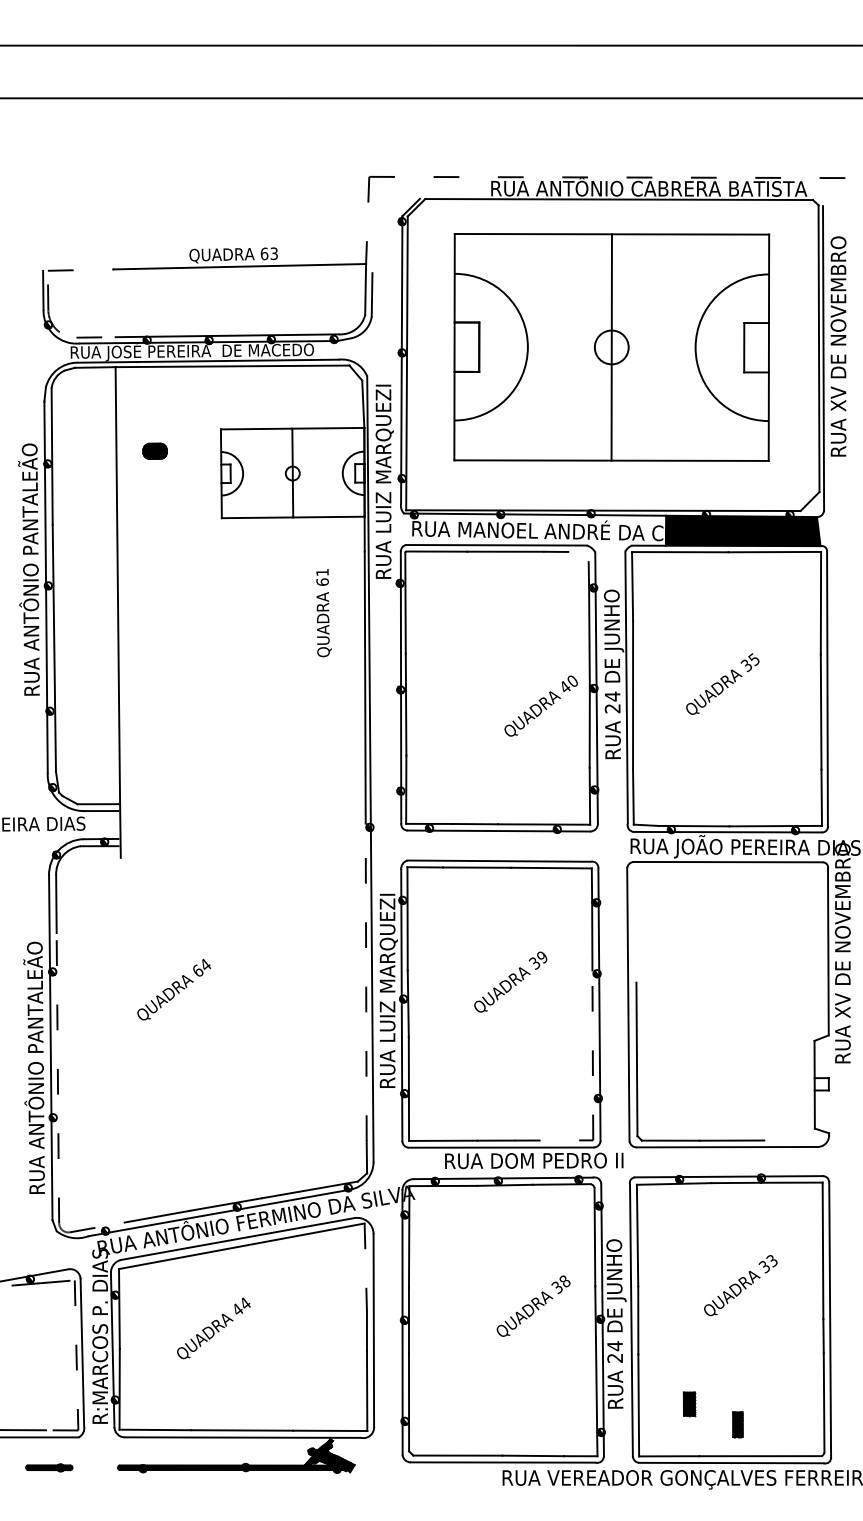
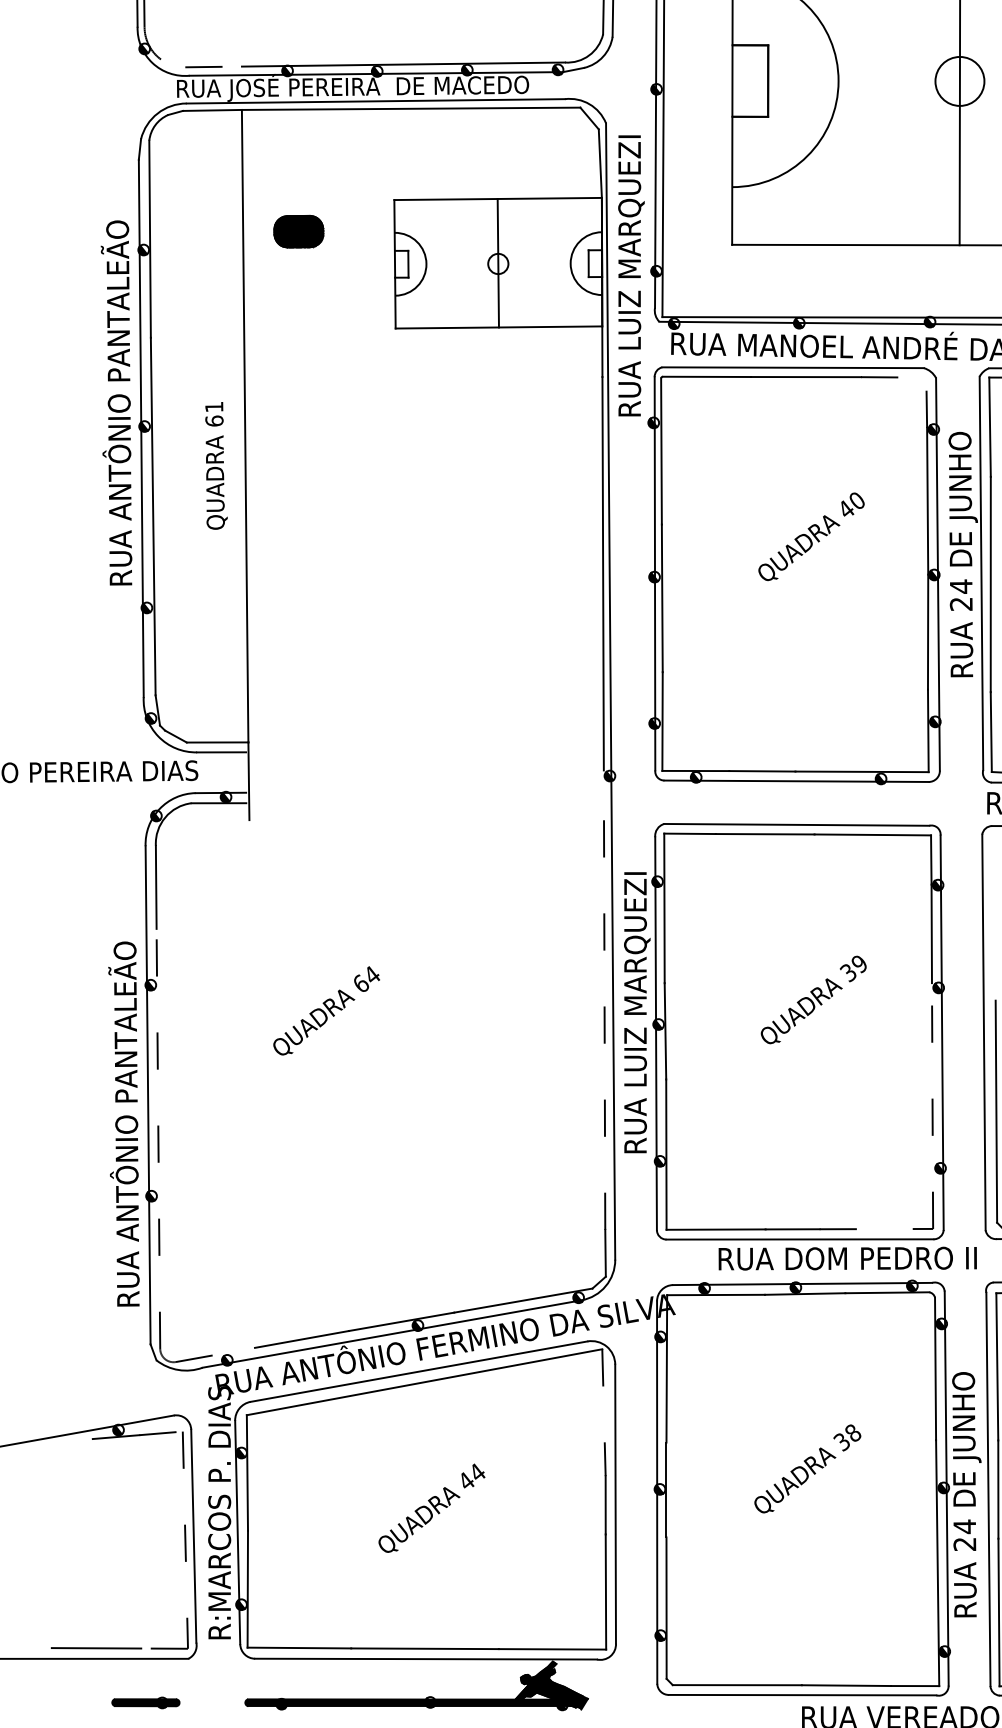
part: (155, 451) -> (299, 232), size x1.43
text: (323, 613) -> (215, 466), moved
text: (540, 705) -> (810, 535), moved
text: (533, 1305) -> (807, 1467), moved
text: (213, 1328) -> (431, 1508), moved

